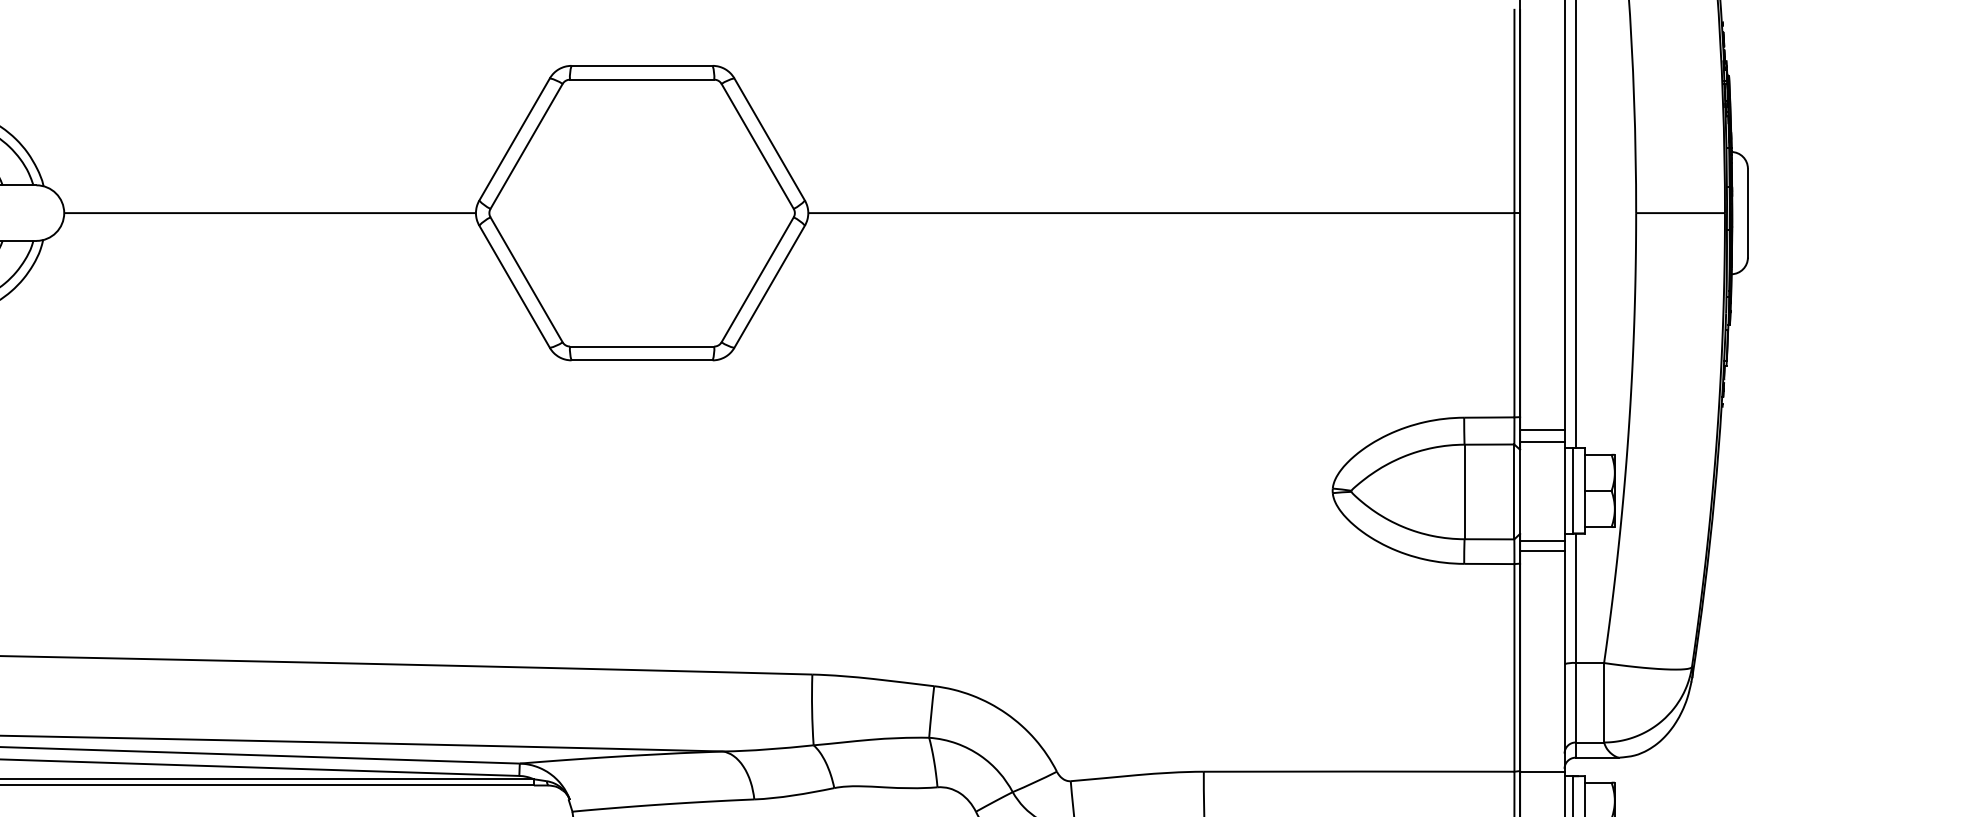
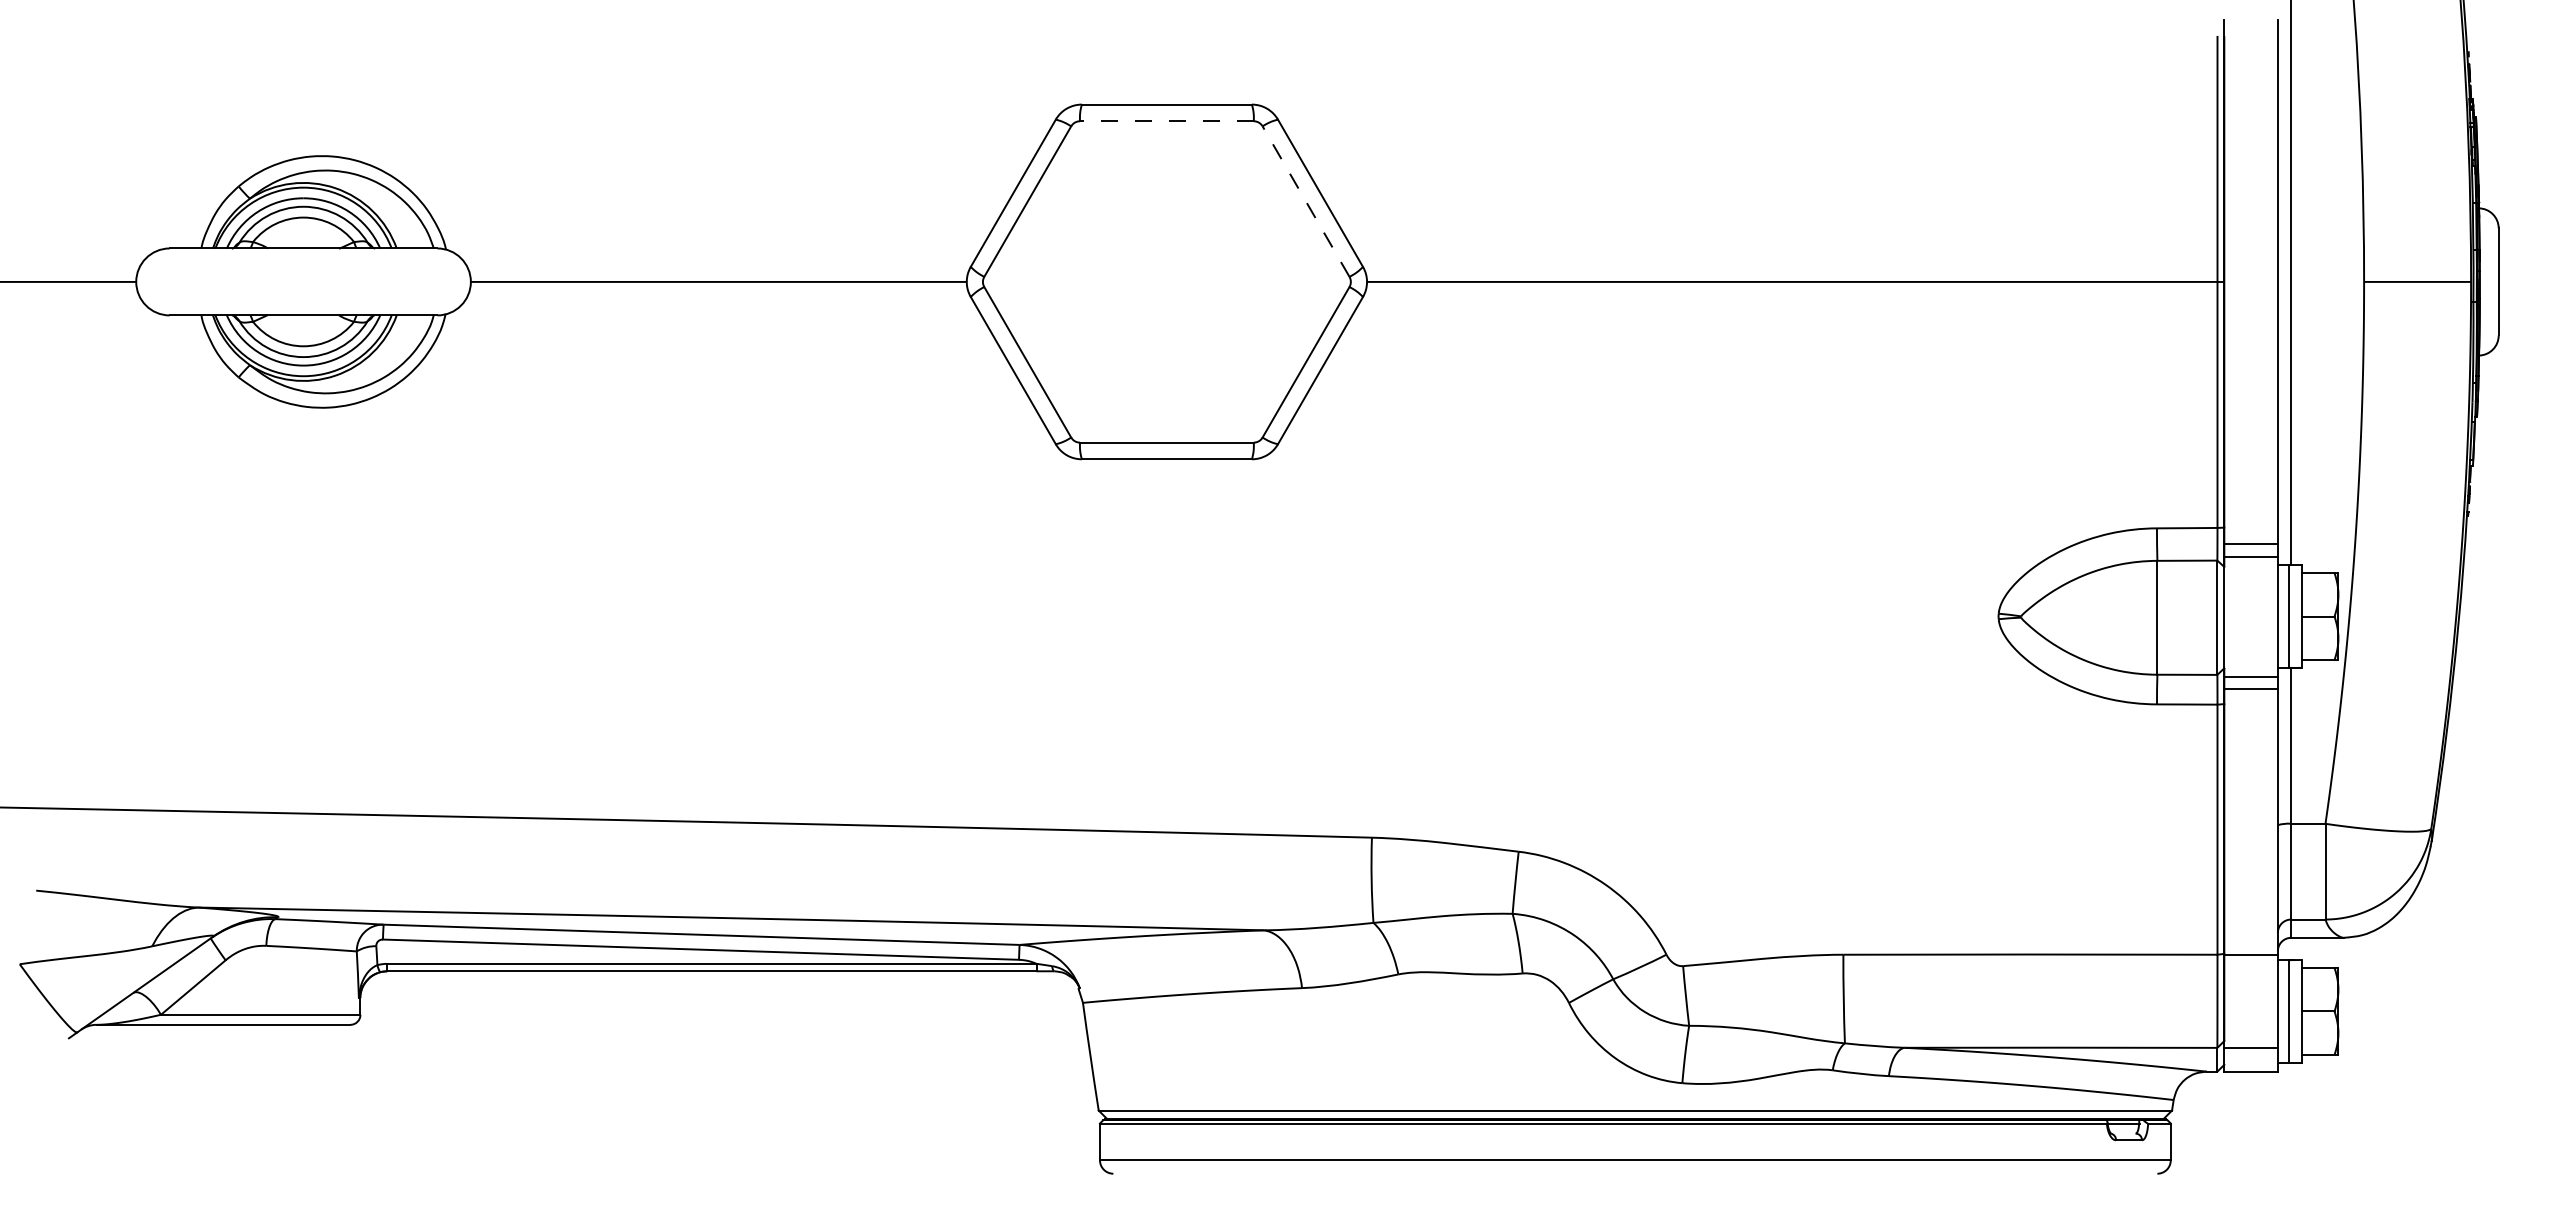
line: (641, 79) -> (1166, 121), solid -> dashed
line: (758, 146) -> (1306, 201), solid -> dashed

